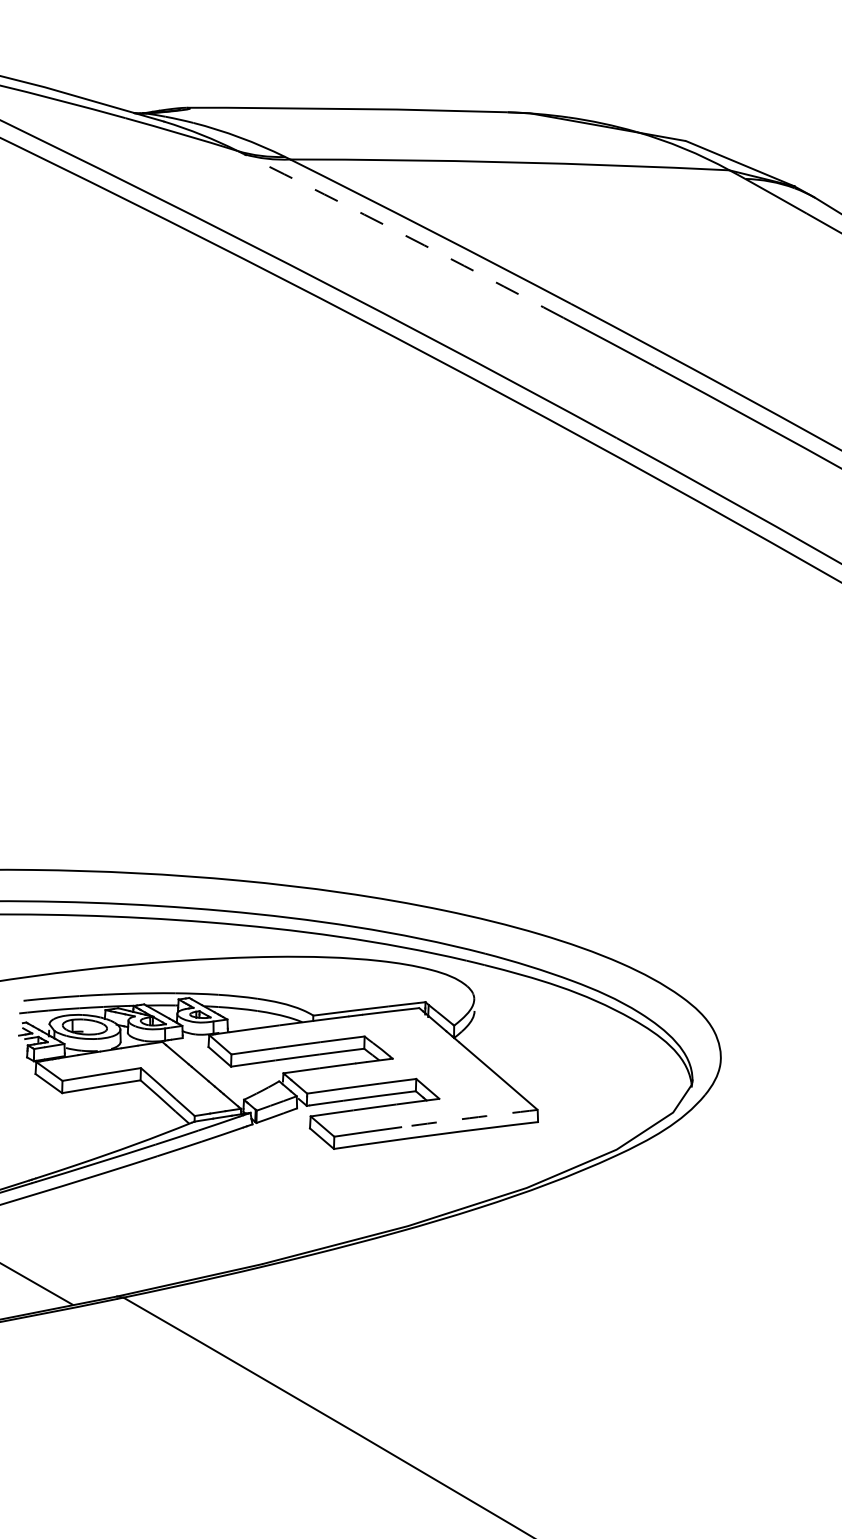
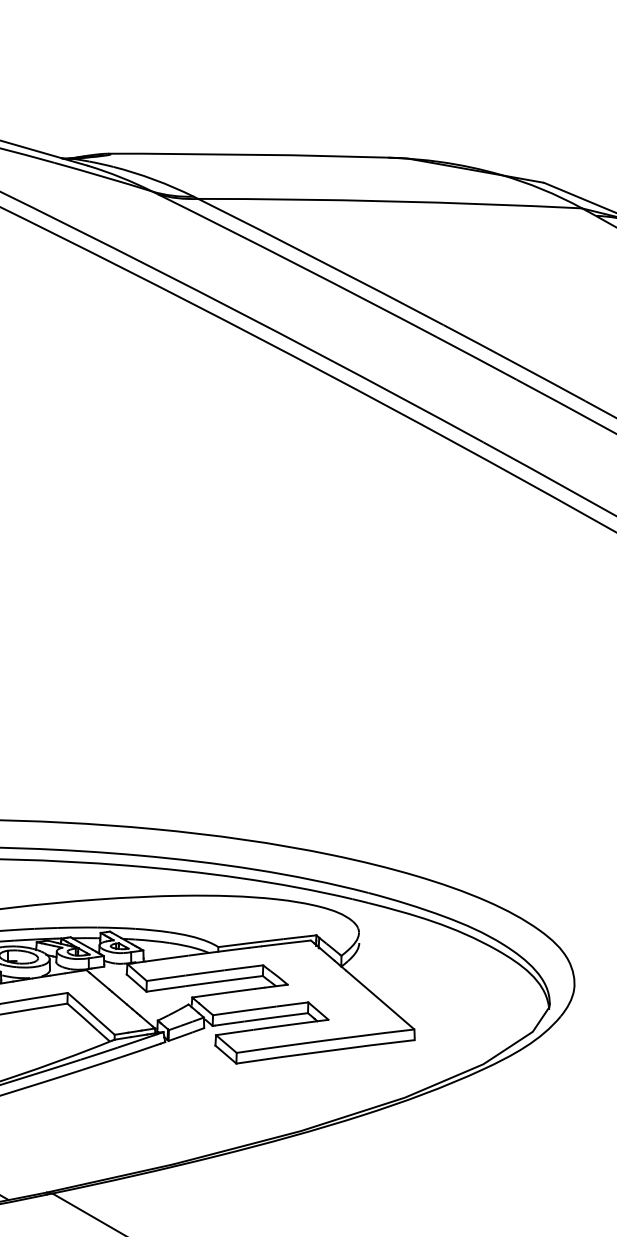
arc: (404, 235) -> (298, 265), dashed -> solid
arc: (469, 1118) -> (354, 1036), dashed -> solid

